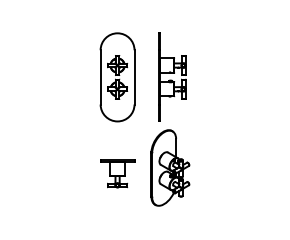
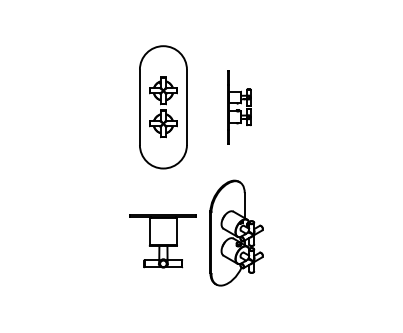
part: (172, 77) -> (239, 107), size x0.6
part: (117, 174) -> (163, 241), size x1.4

